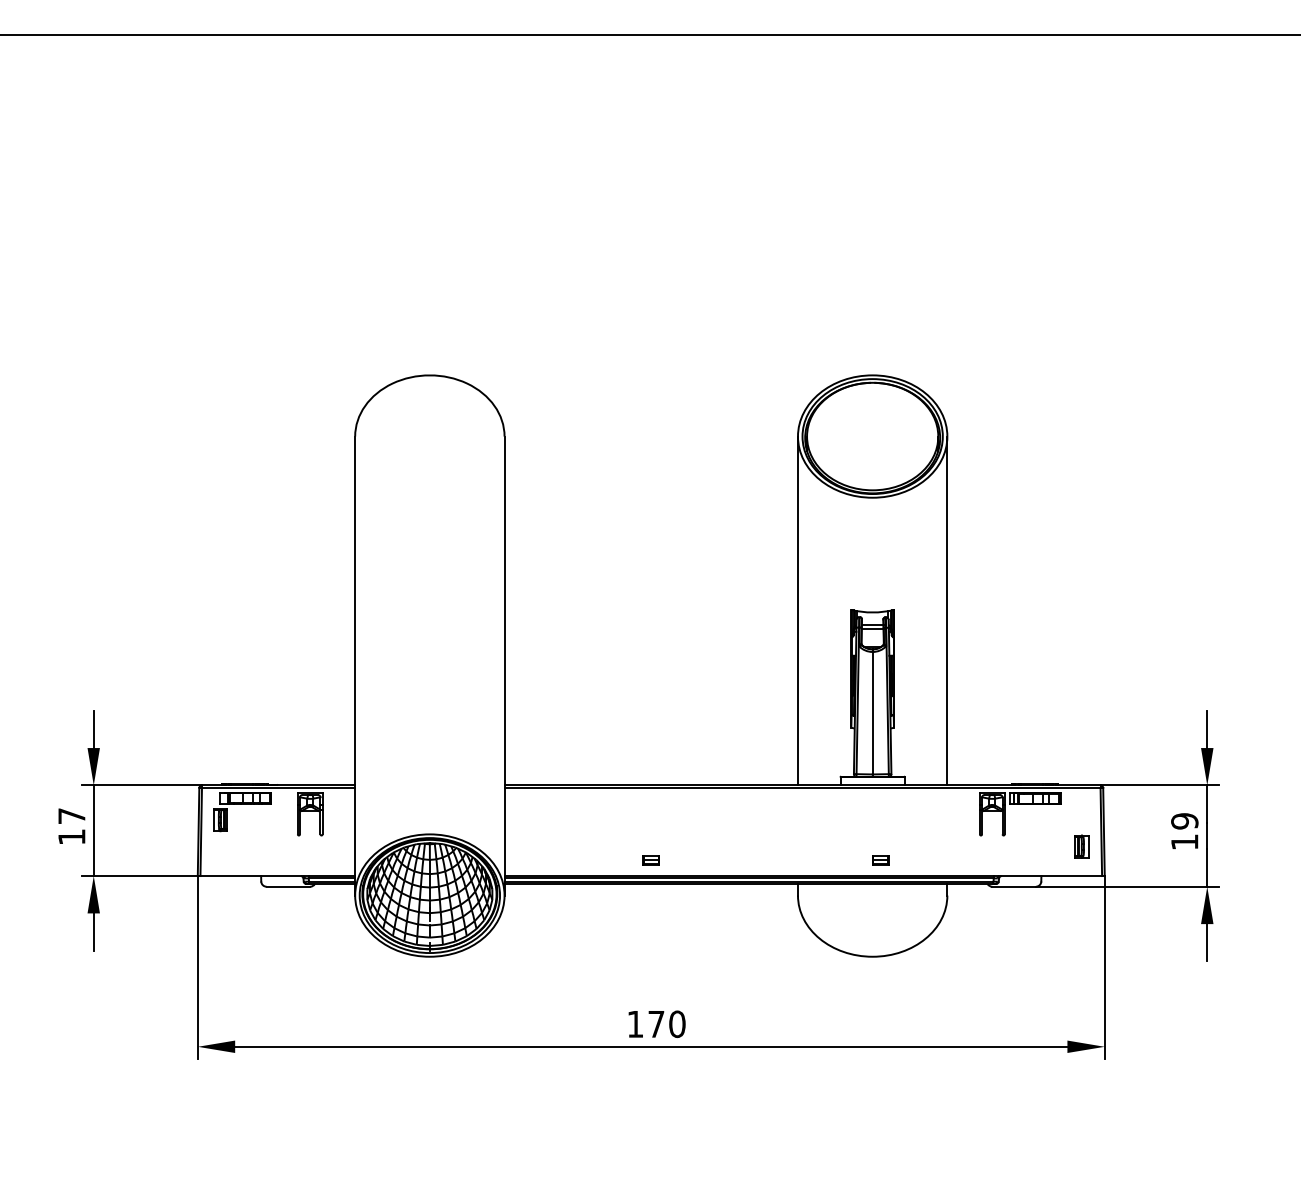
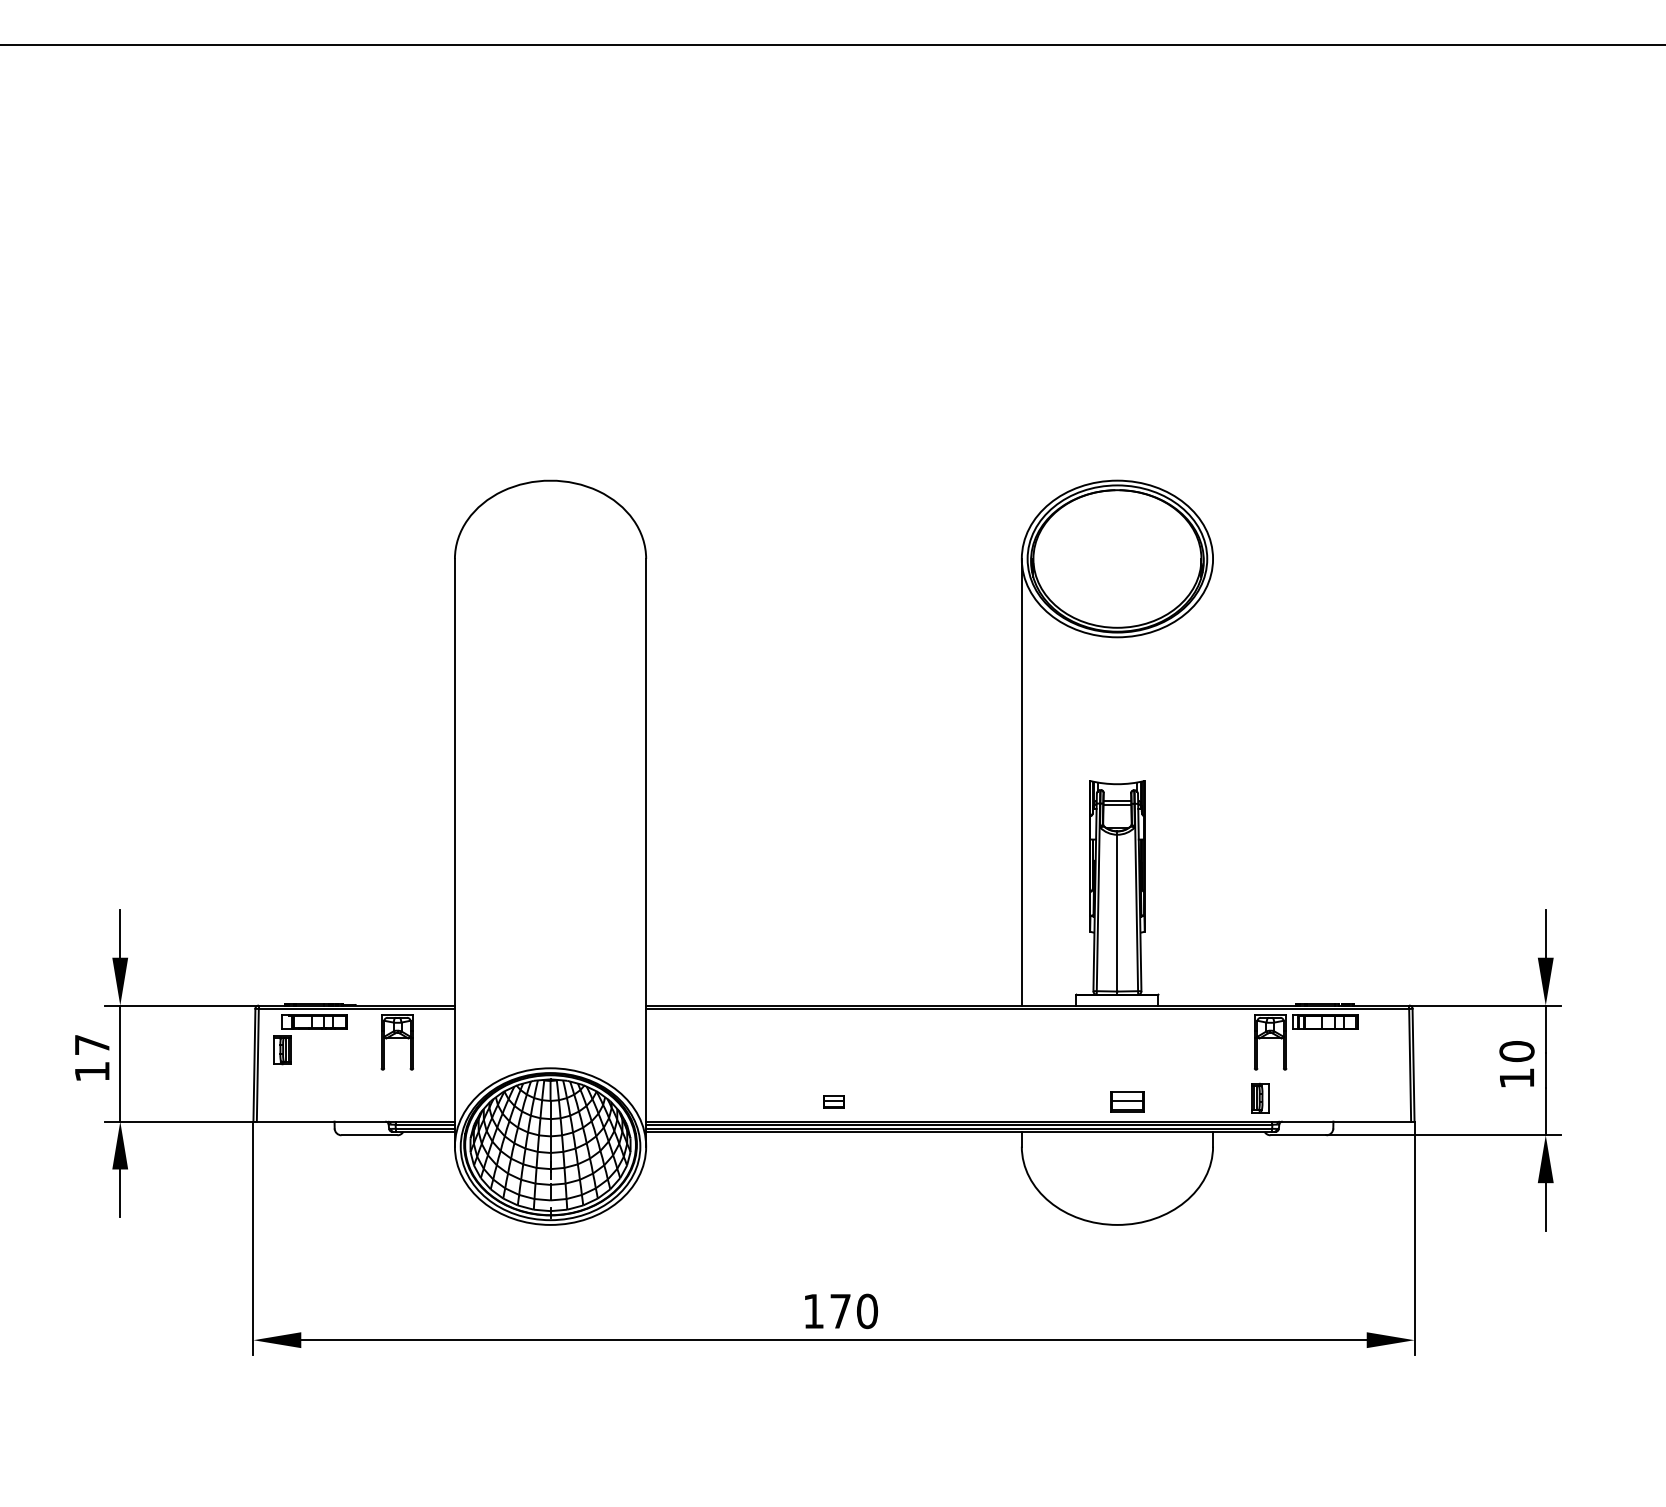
line: (947, 610) -> (1213, 781), removed
text: (1184, 821) -> (1516, 1051), 19 -> 10
part: (1081, 846) -> (1259, 1097), moved
part: (880, 860) -> (1127, 1101), size x1.6

